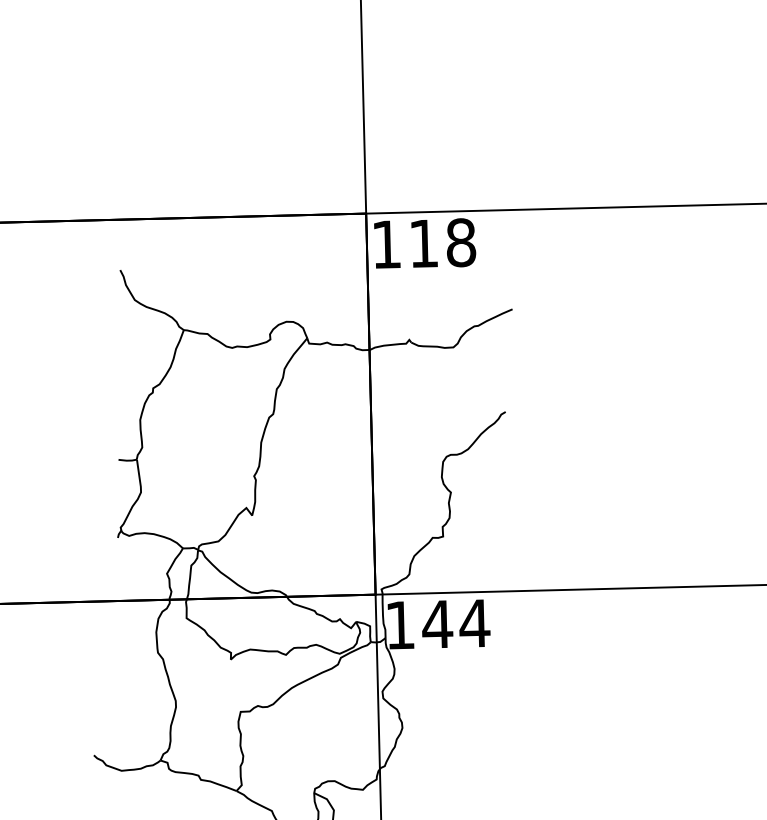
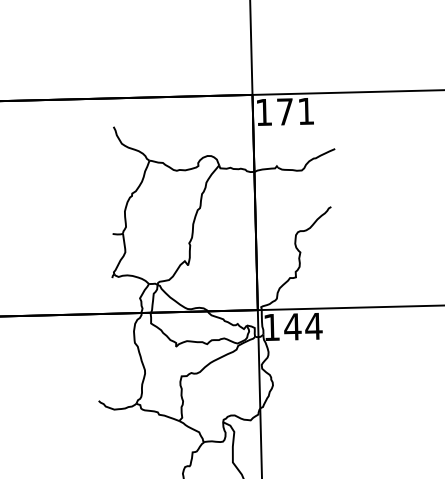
text: (442, 242) -> (295, 111), 118 -> 171

